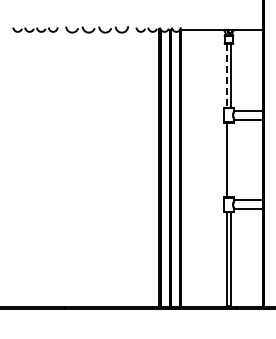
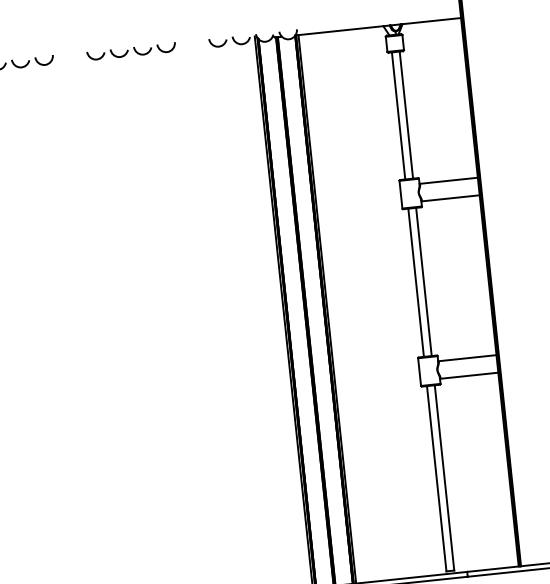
part: (96, 29) -> (130, 51), size x0.71
line: (226, 76) -> (397, 117), dashed -> solid
line: (230, 159) -> (422, 280), added

